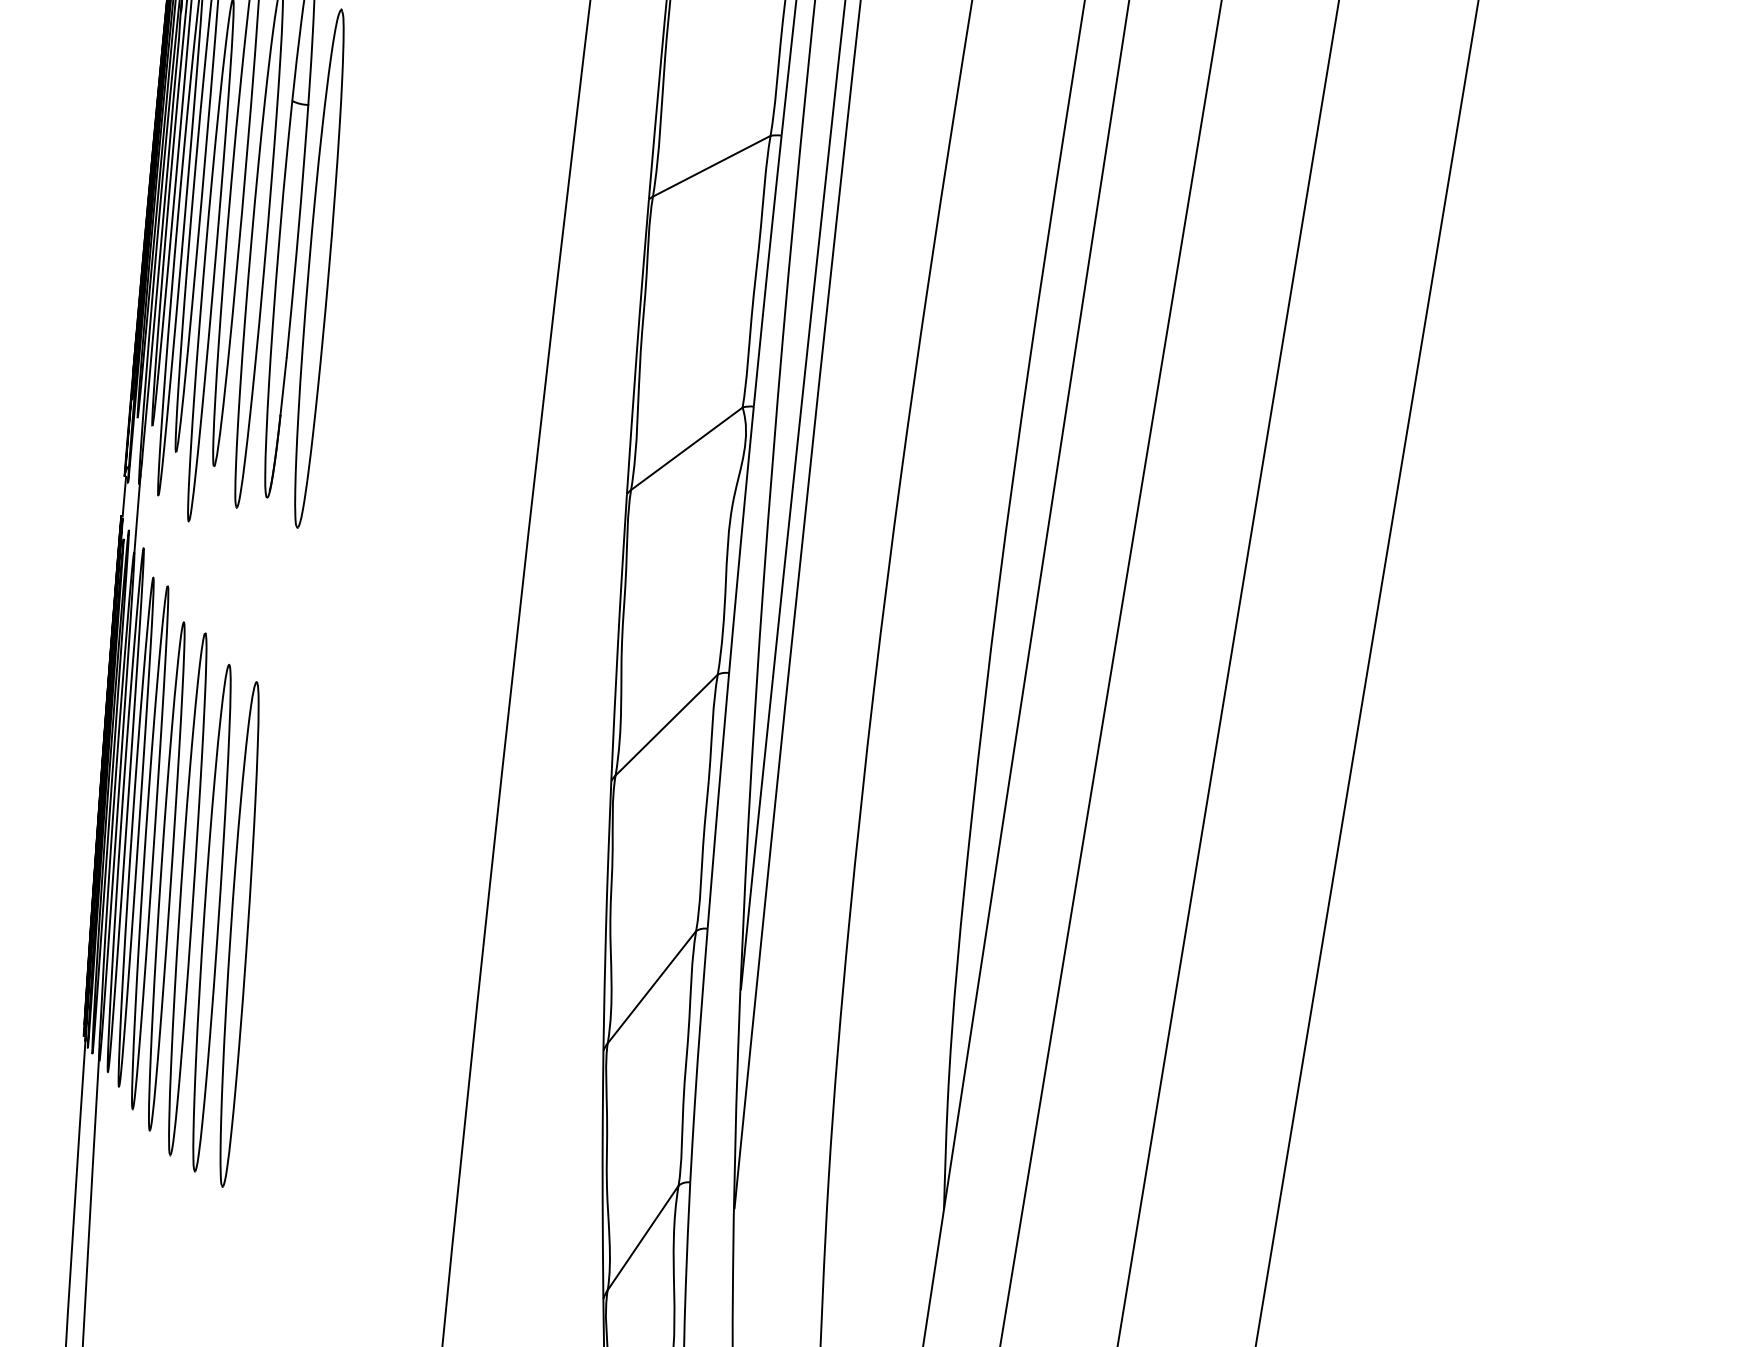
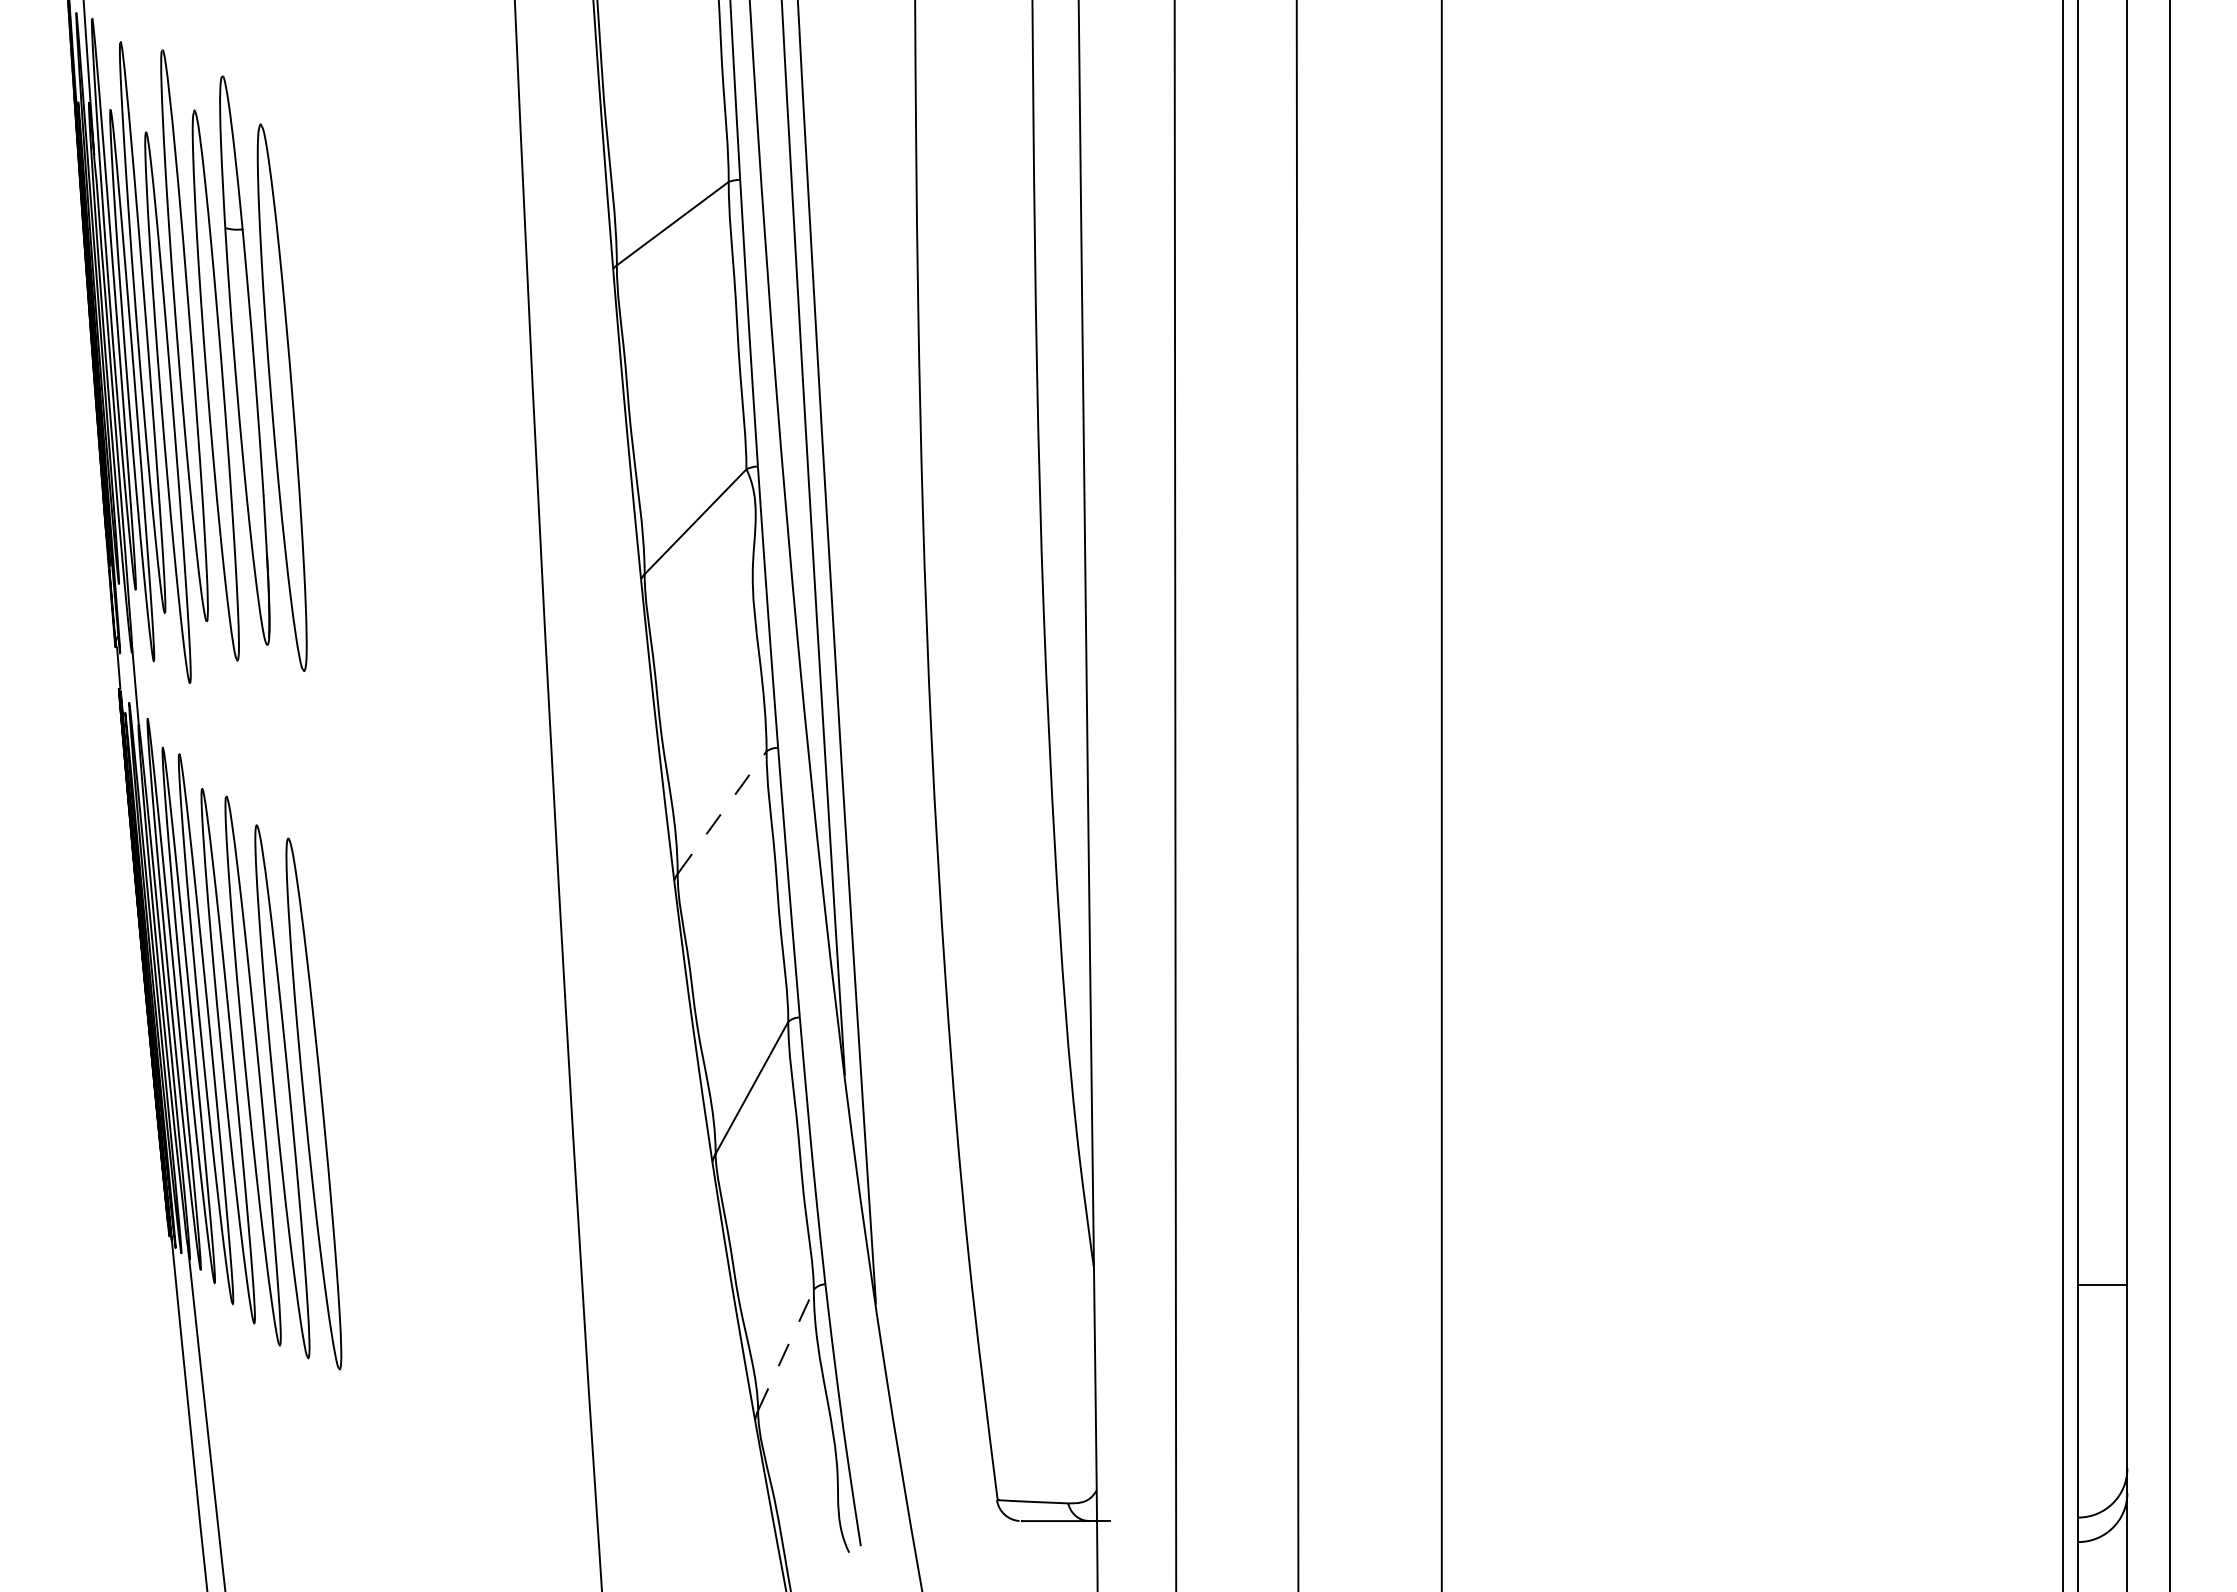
line: (667, 724) -> (722, 812), solid -> dashed
line: (642, 1238) -> (785, 1350), solid -> dashed

